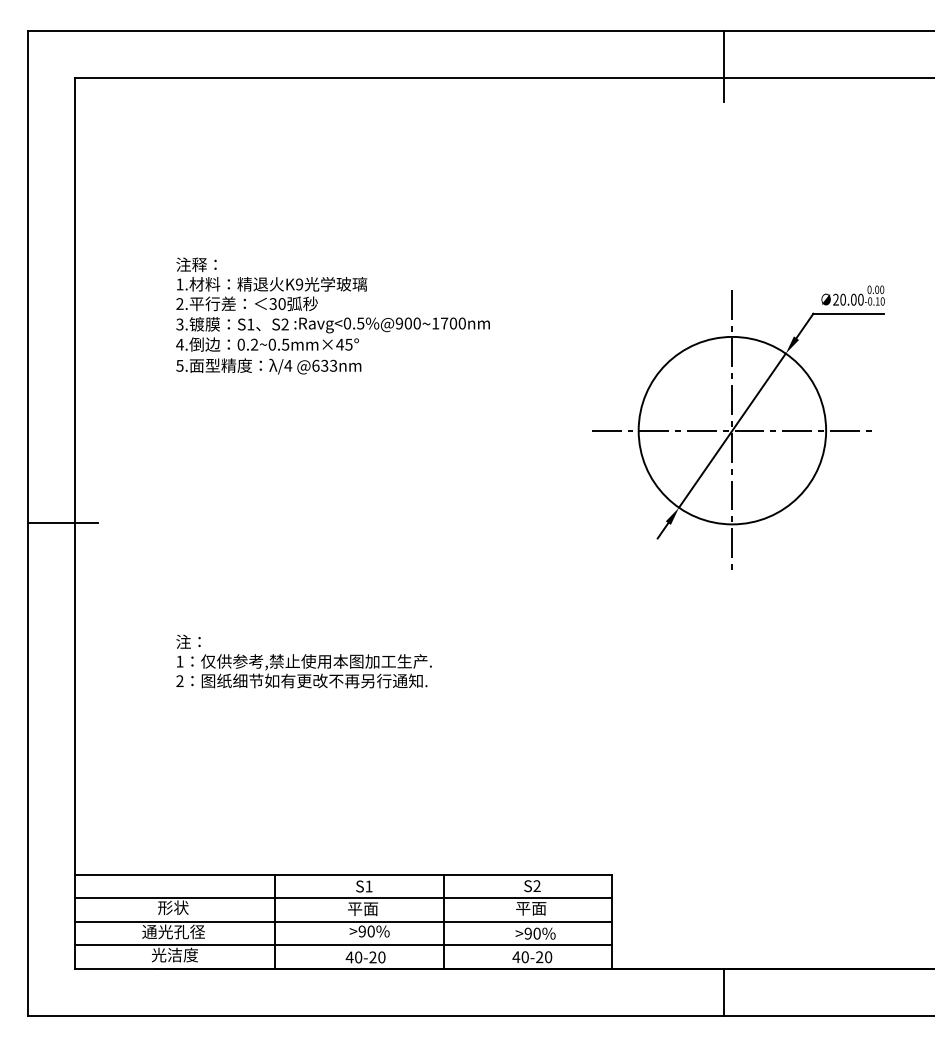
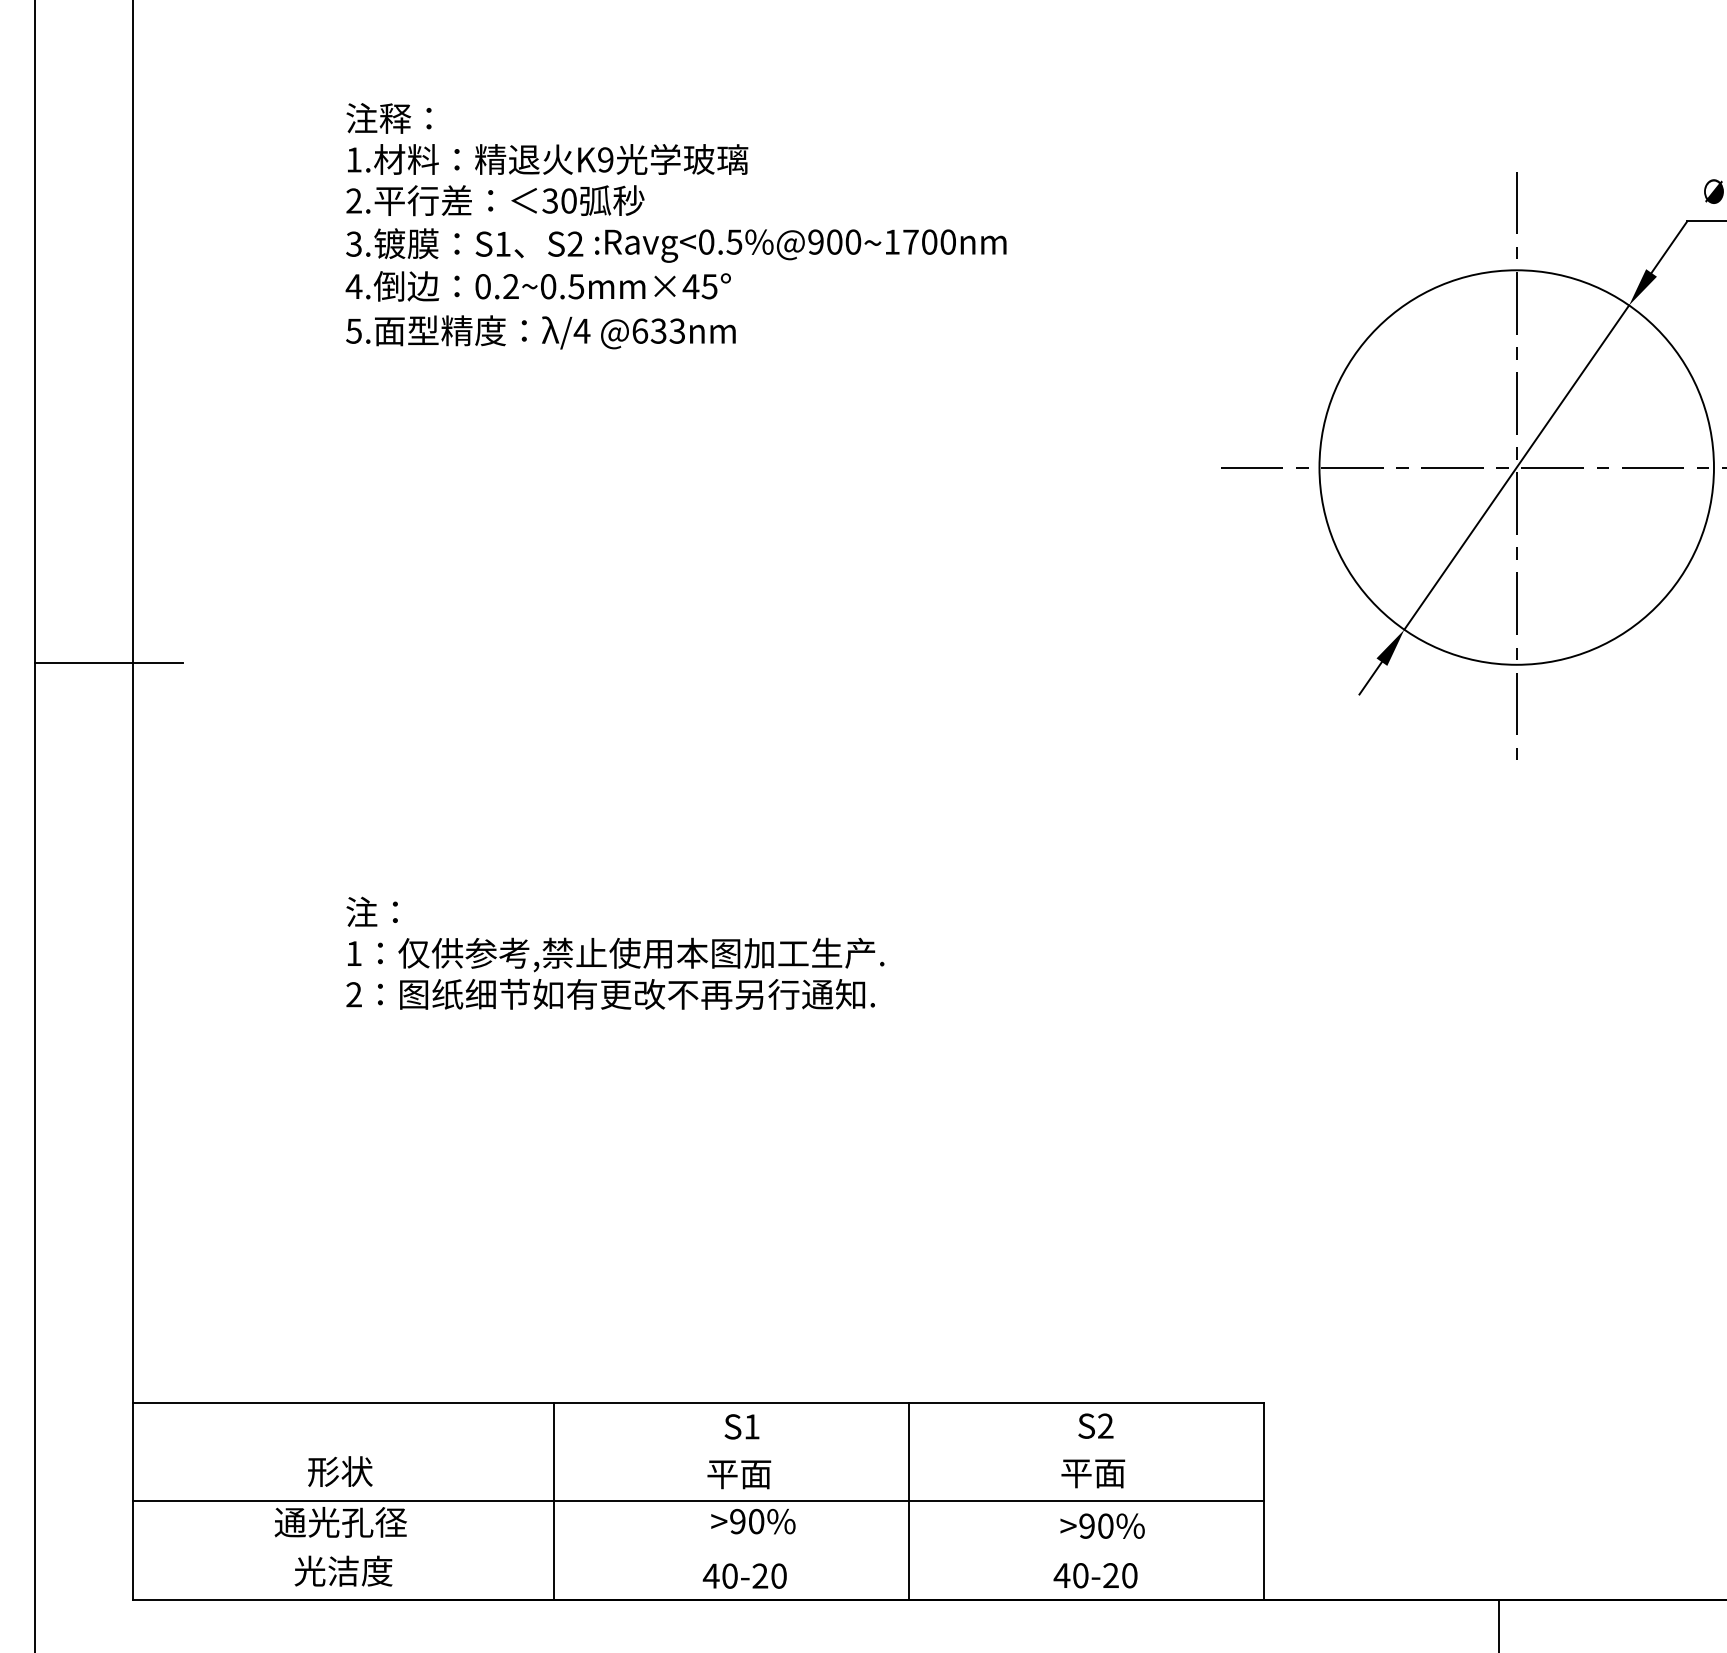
line: (343, 898) -> (698, 1452), removed
line: (343, 945) -> (698, 1551), removed

